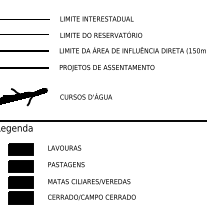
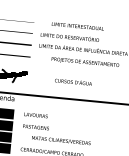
text: (96, 18) -> (77, 26), moved
text: (106, 68) -> (84, 62), moved
text: (86, 96) -> (73, 81), moved
text: (89, 181) -> (61, 140), moved

